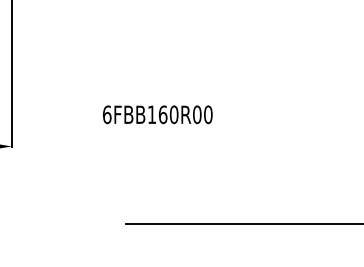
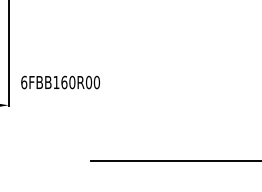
text: (157, 114) -> (60, 82), moved

